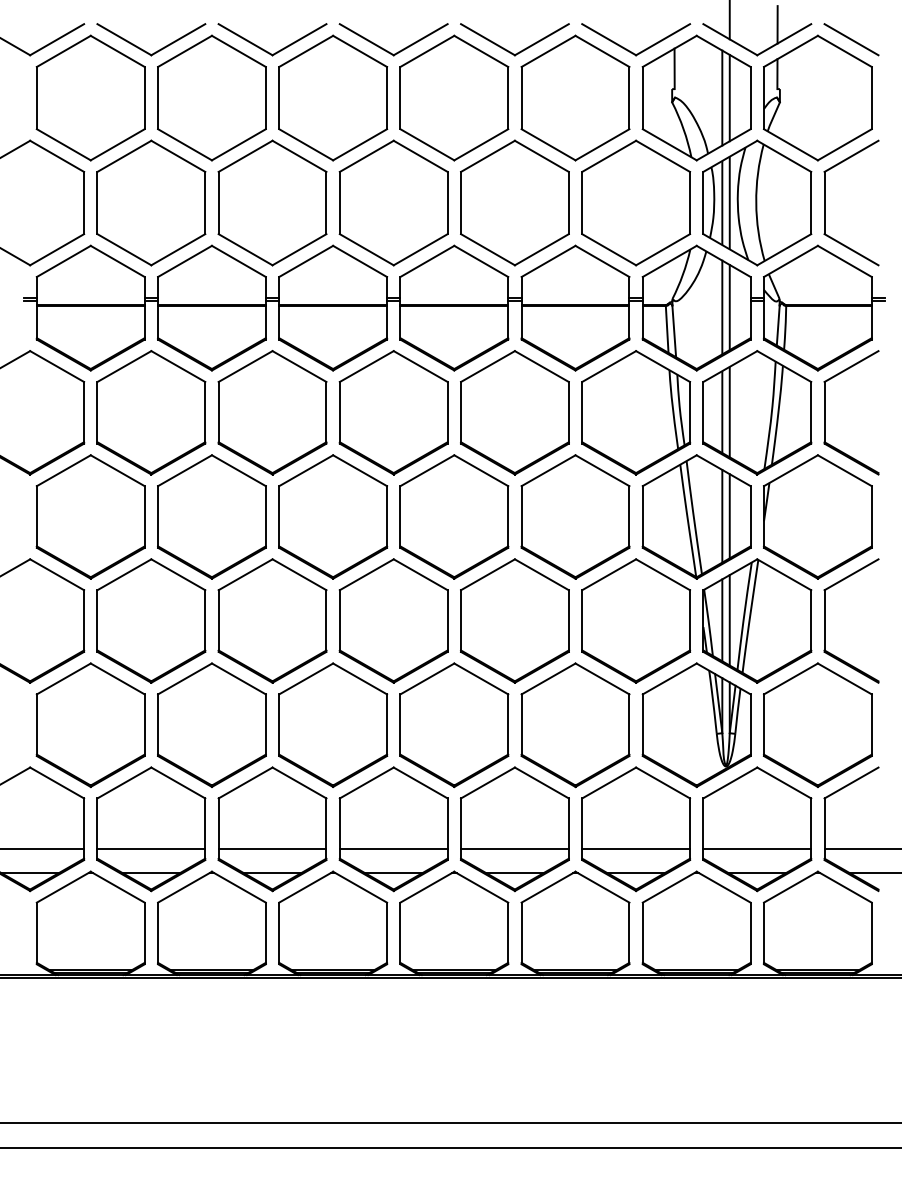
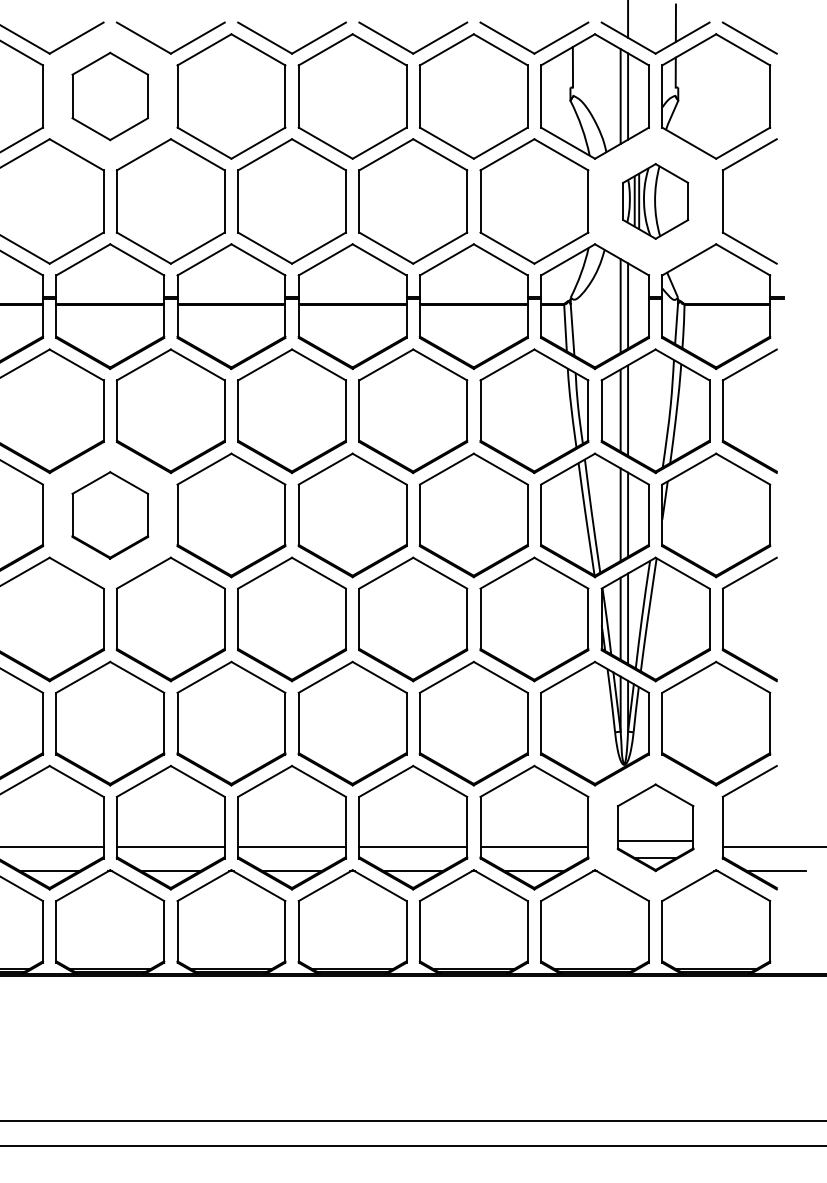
part: (211, 97) -> (109, 95), size x0.7
part: (757, 202) -> (655, 200), size x0.6
part: (211, 516) -> (109, 514), size x0.7
part: (757, 829) -> (655, 827), size x0.7

